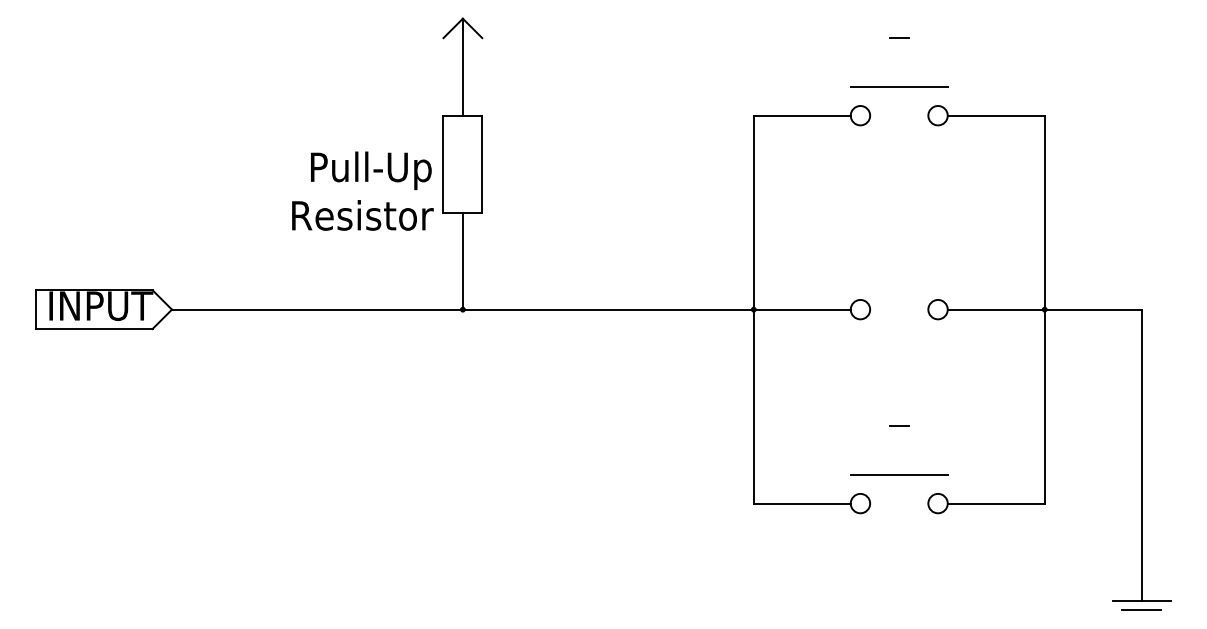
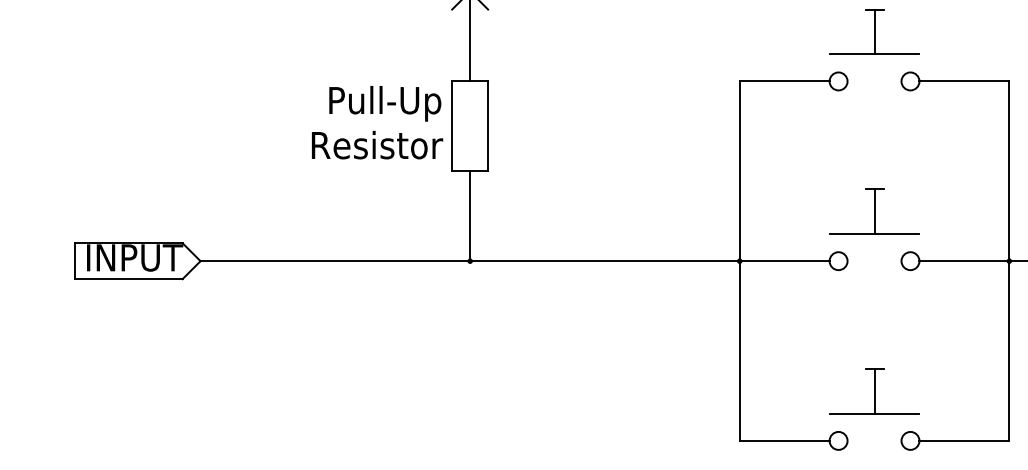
line: (899, 62) -> (874, 32), added
text: (362, 190) -> (377, 122), moved
part: (899, 256) -> (874, 211), added
line: (899, 450) -> (874, 391), added

